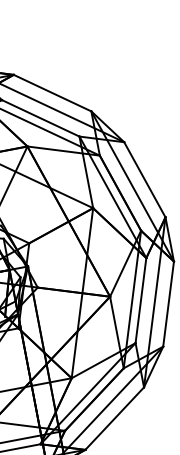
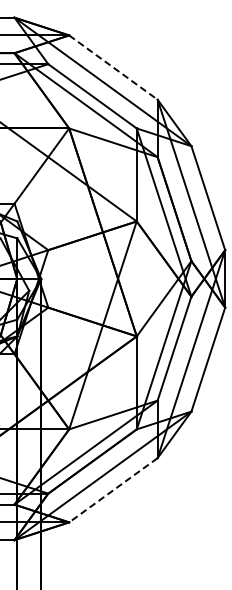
line: (52, 93) -> (113, 67), solid -> dashed
line: (114, 418) -> (113, 490), solid -> dashed

